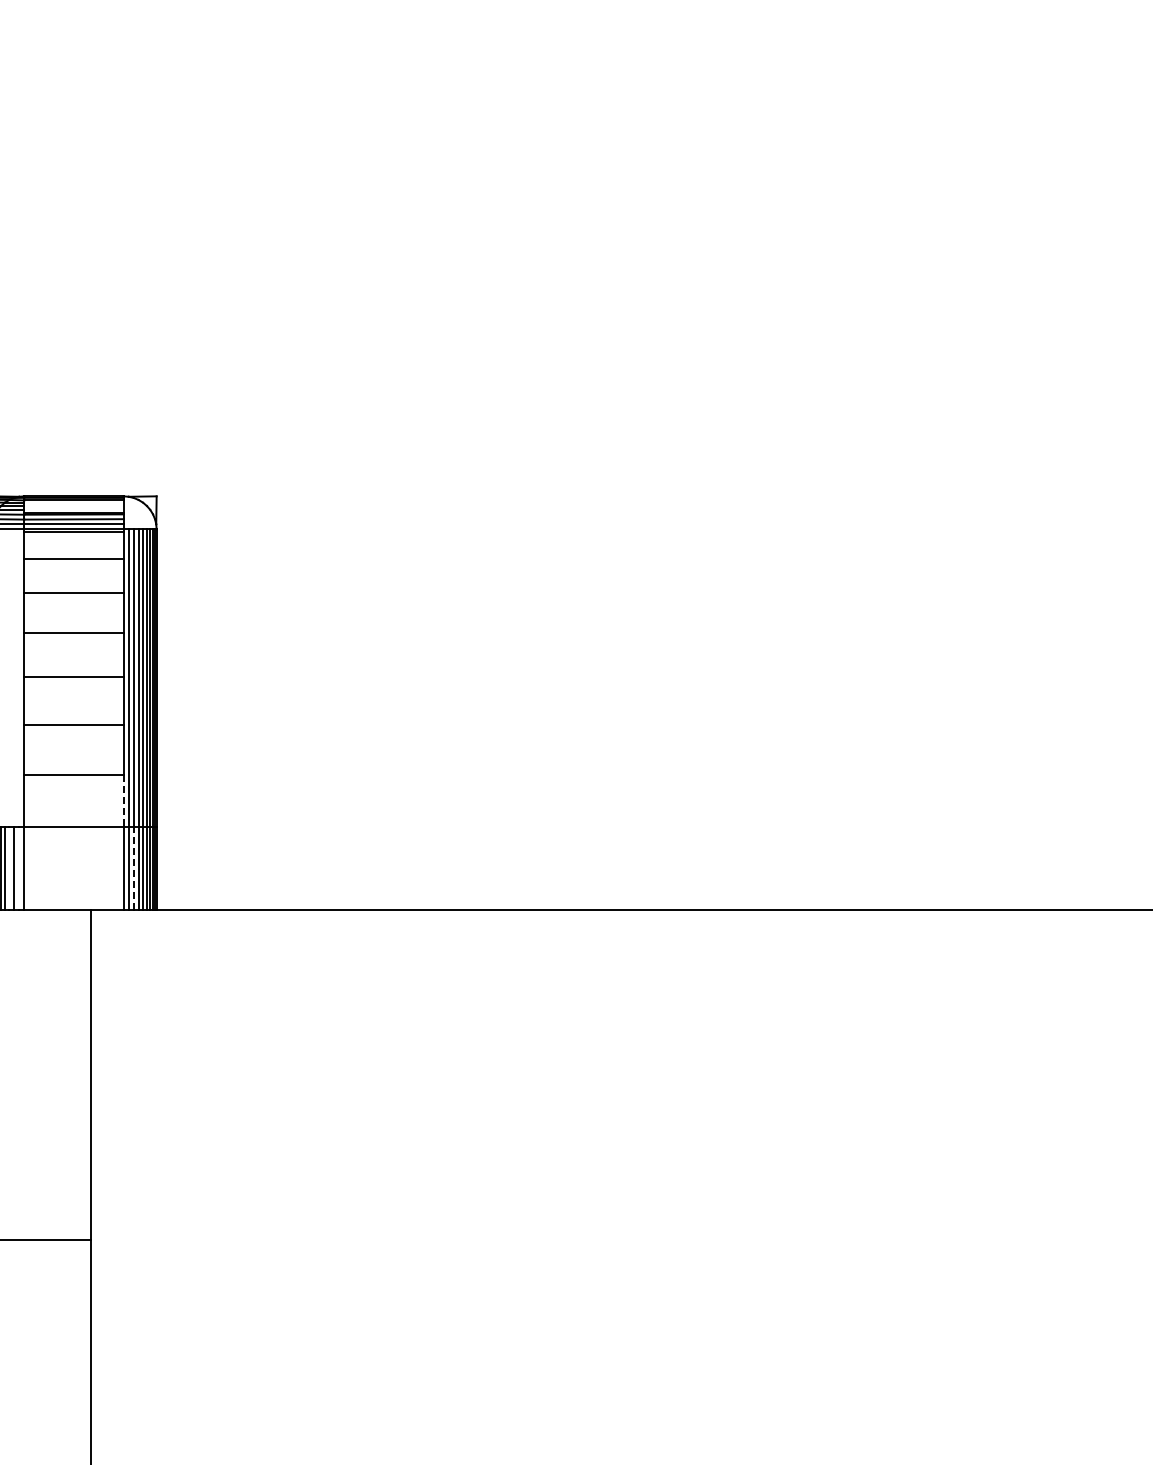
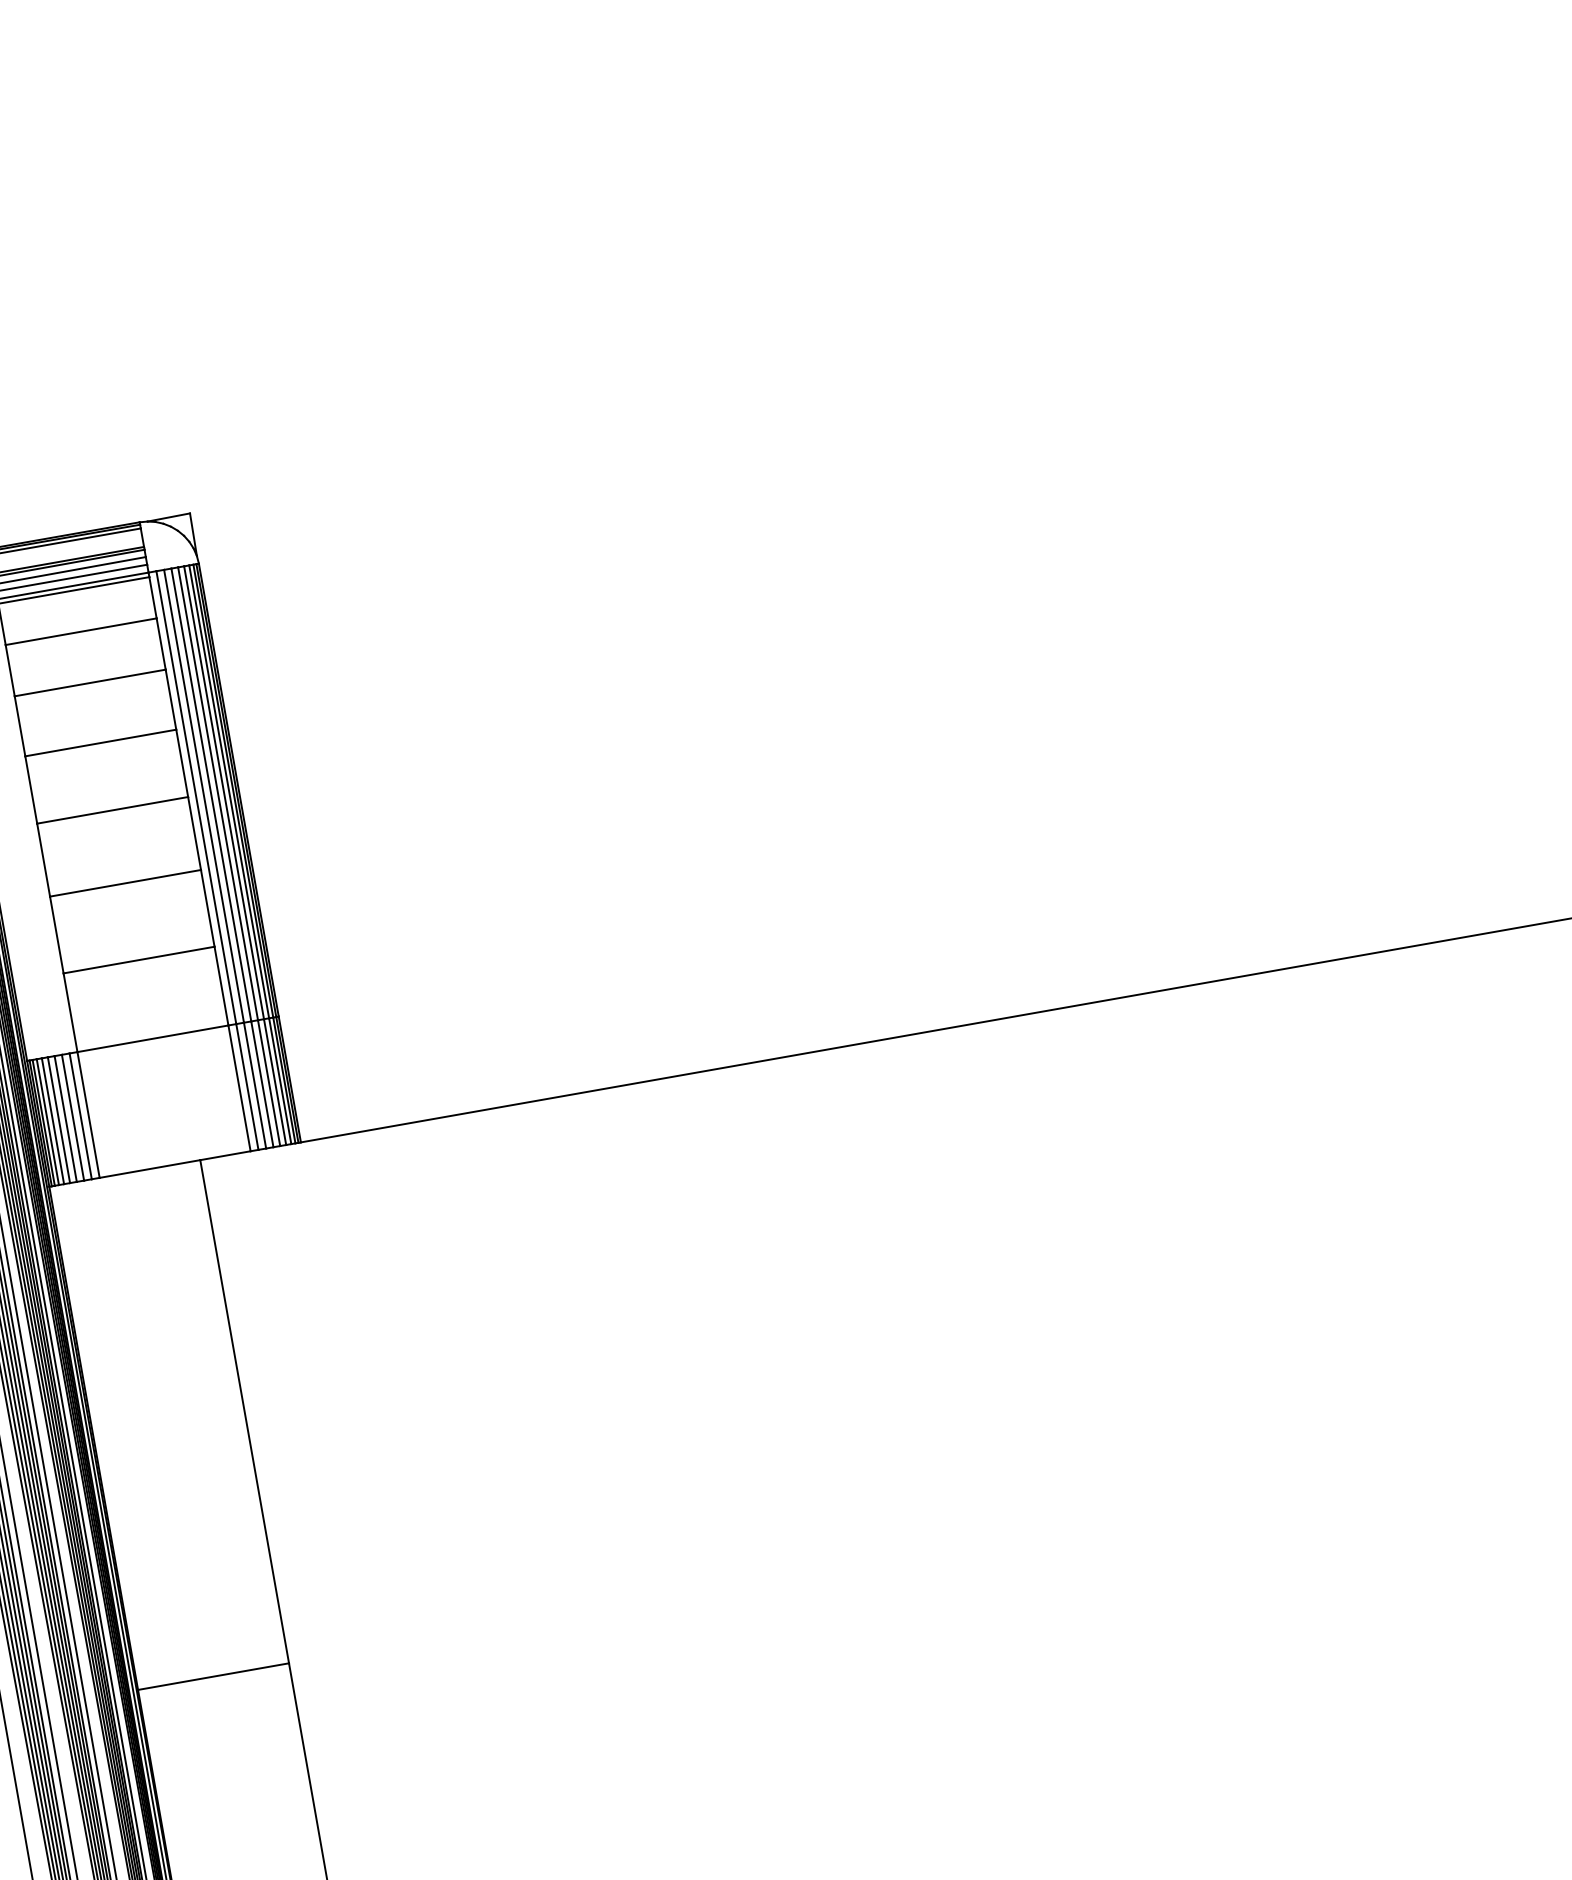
line: (123, 801) -> (221, 986), dashed -> solid
line: (9, 867) -> (65, 1117), added
line: (19, 867) -> (80, 1115), added
line: (133, 867) -> (254, 1084), dashed -> solid

